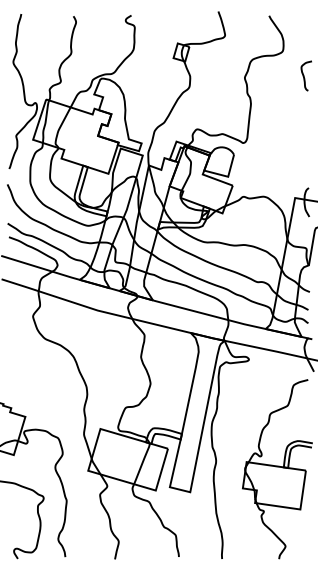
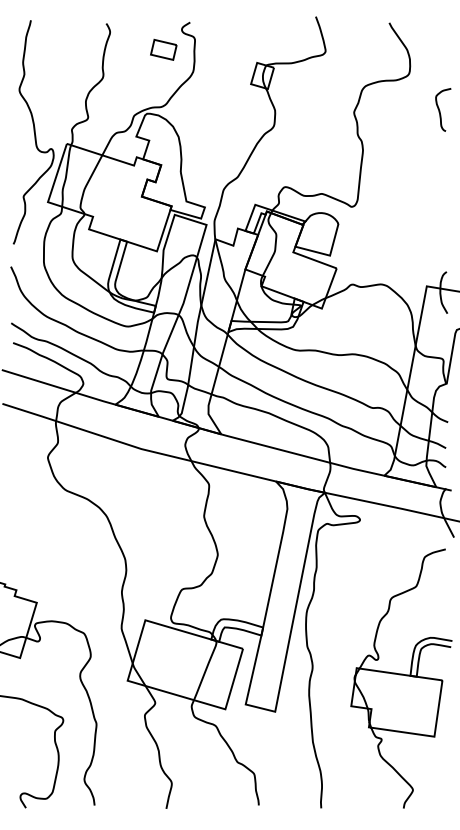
part: (112, 34) -> (162, 49), added

